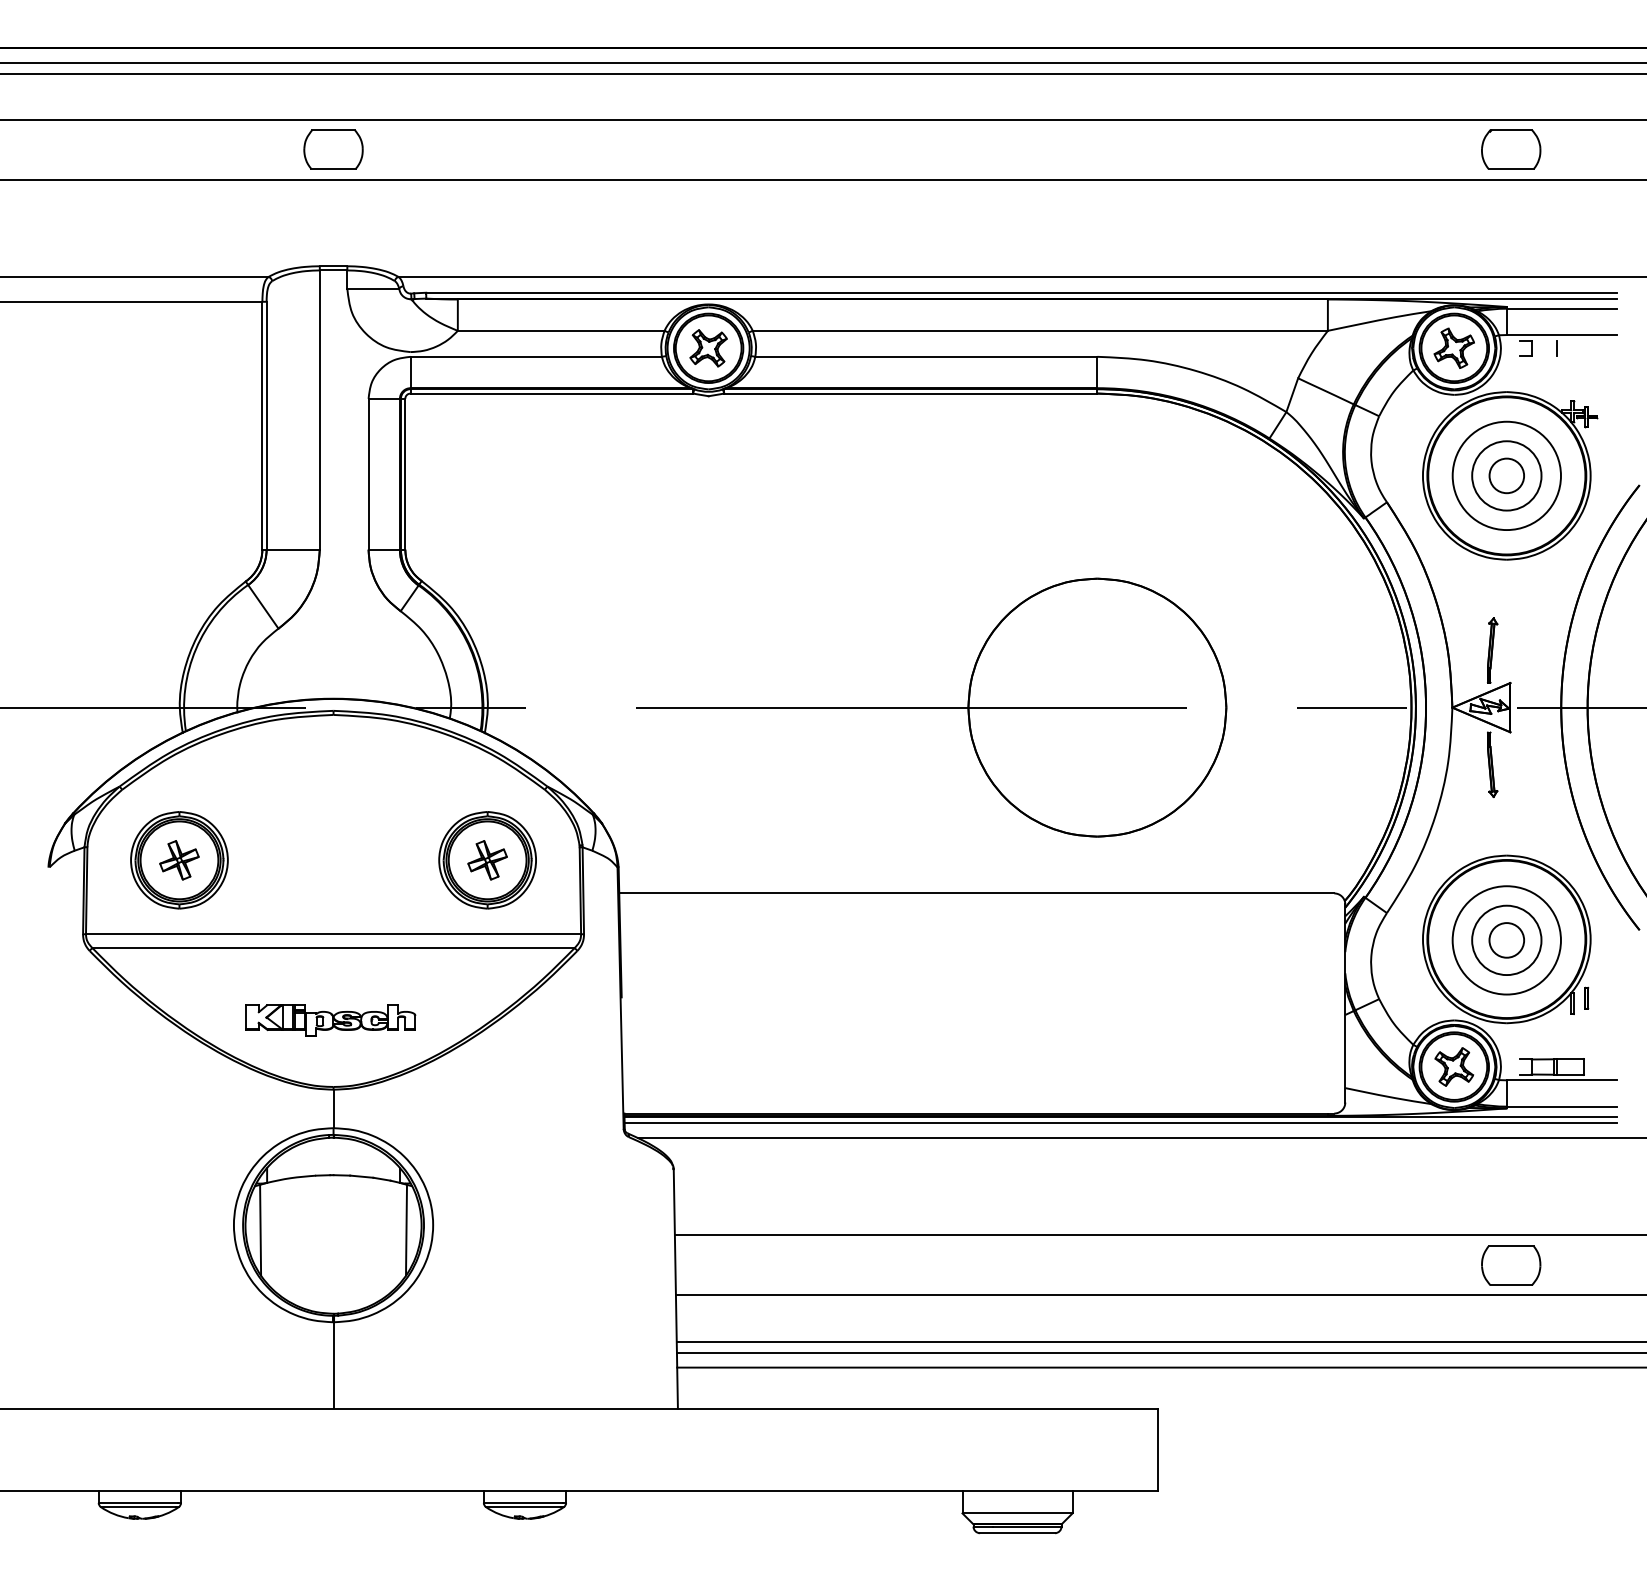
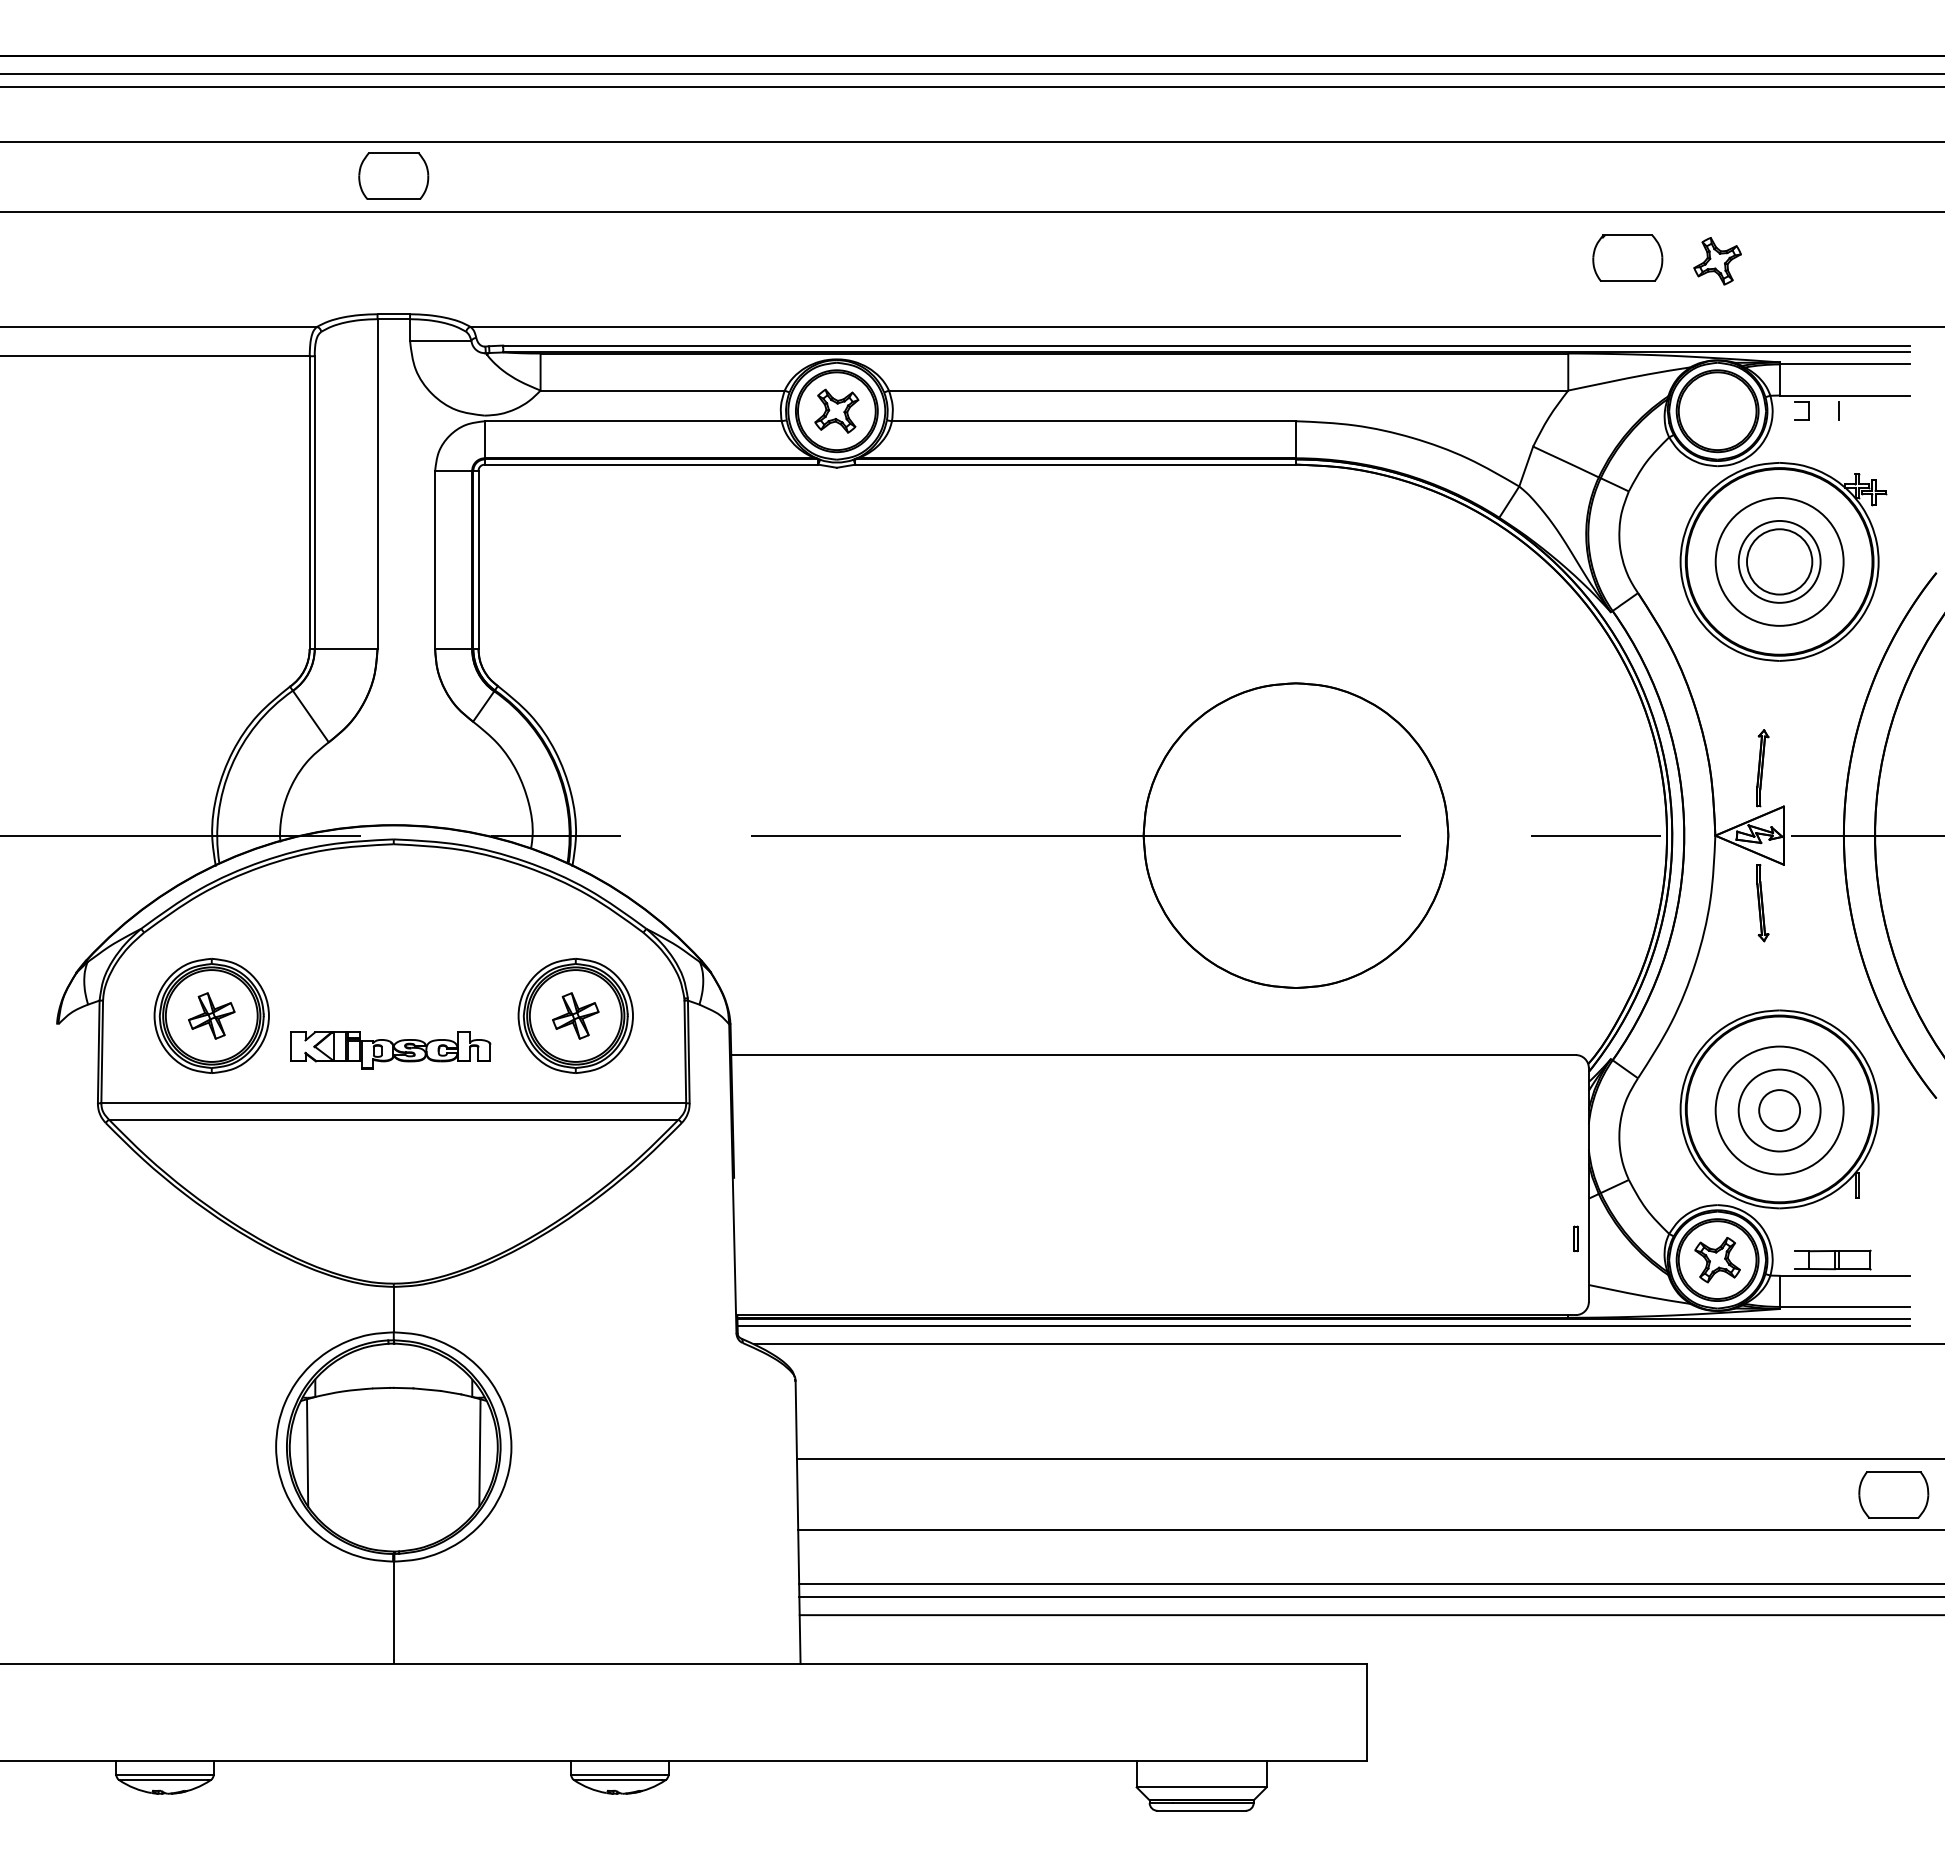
part: (1510, 148) -> (1627, 257), moved
part: (1454, 348) -> (1717, 261), moved
circle: (1506, 475) -> (1779, 561), size x1.6
part: (1586, 997) -> (1575, 1238), moved
part: (330, 1020) -> (390, 1050), moved
part: (1510, 1265) -> (1893, 1494), moved

